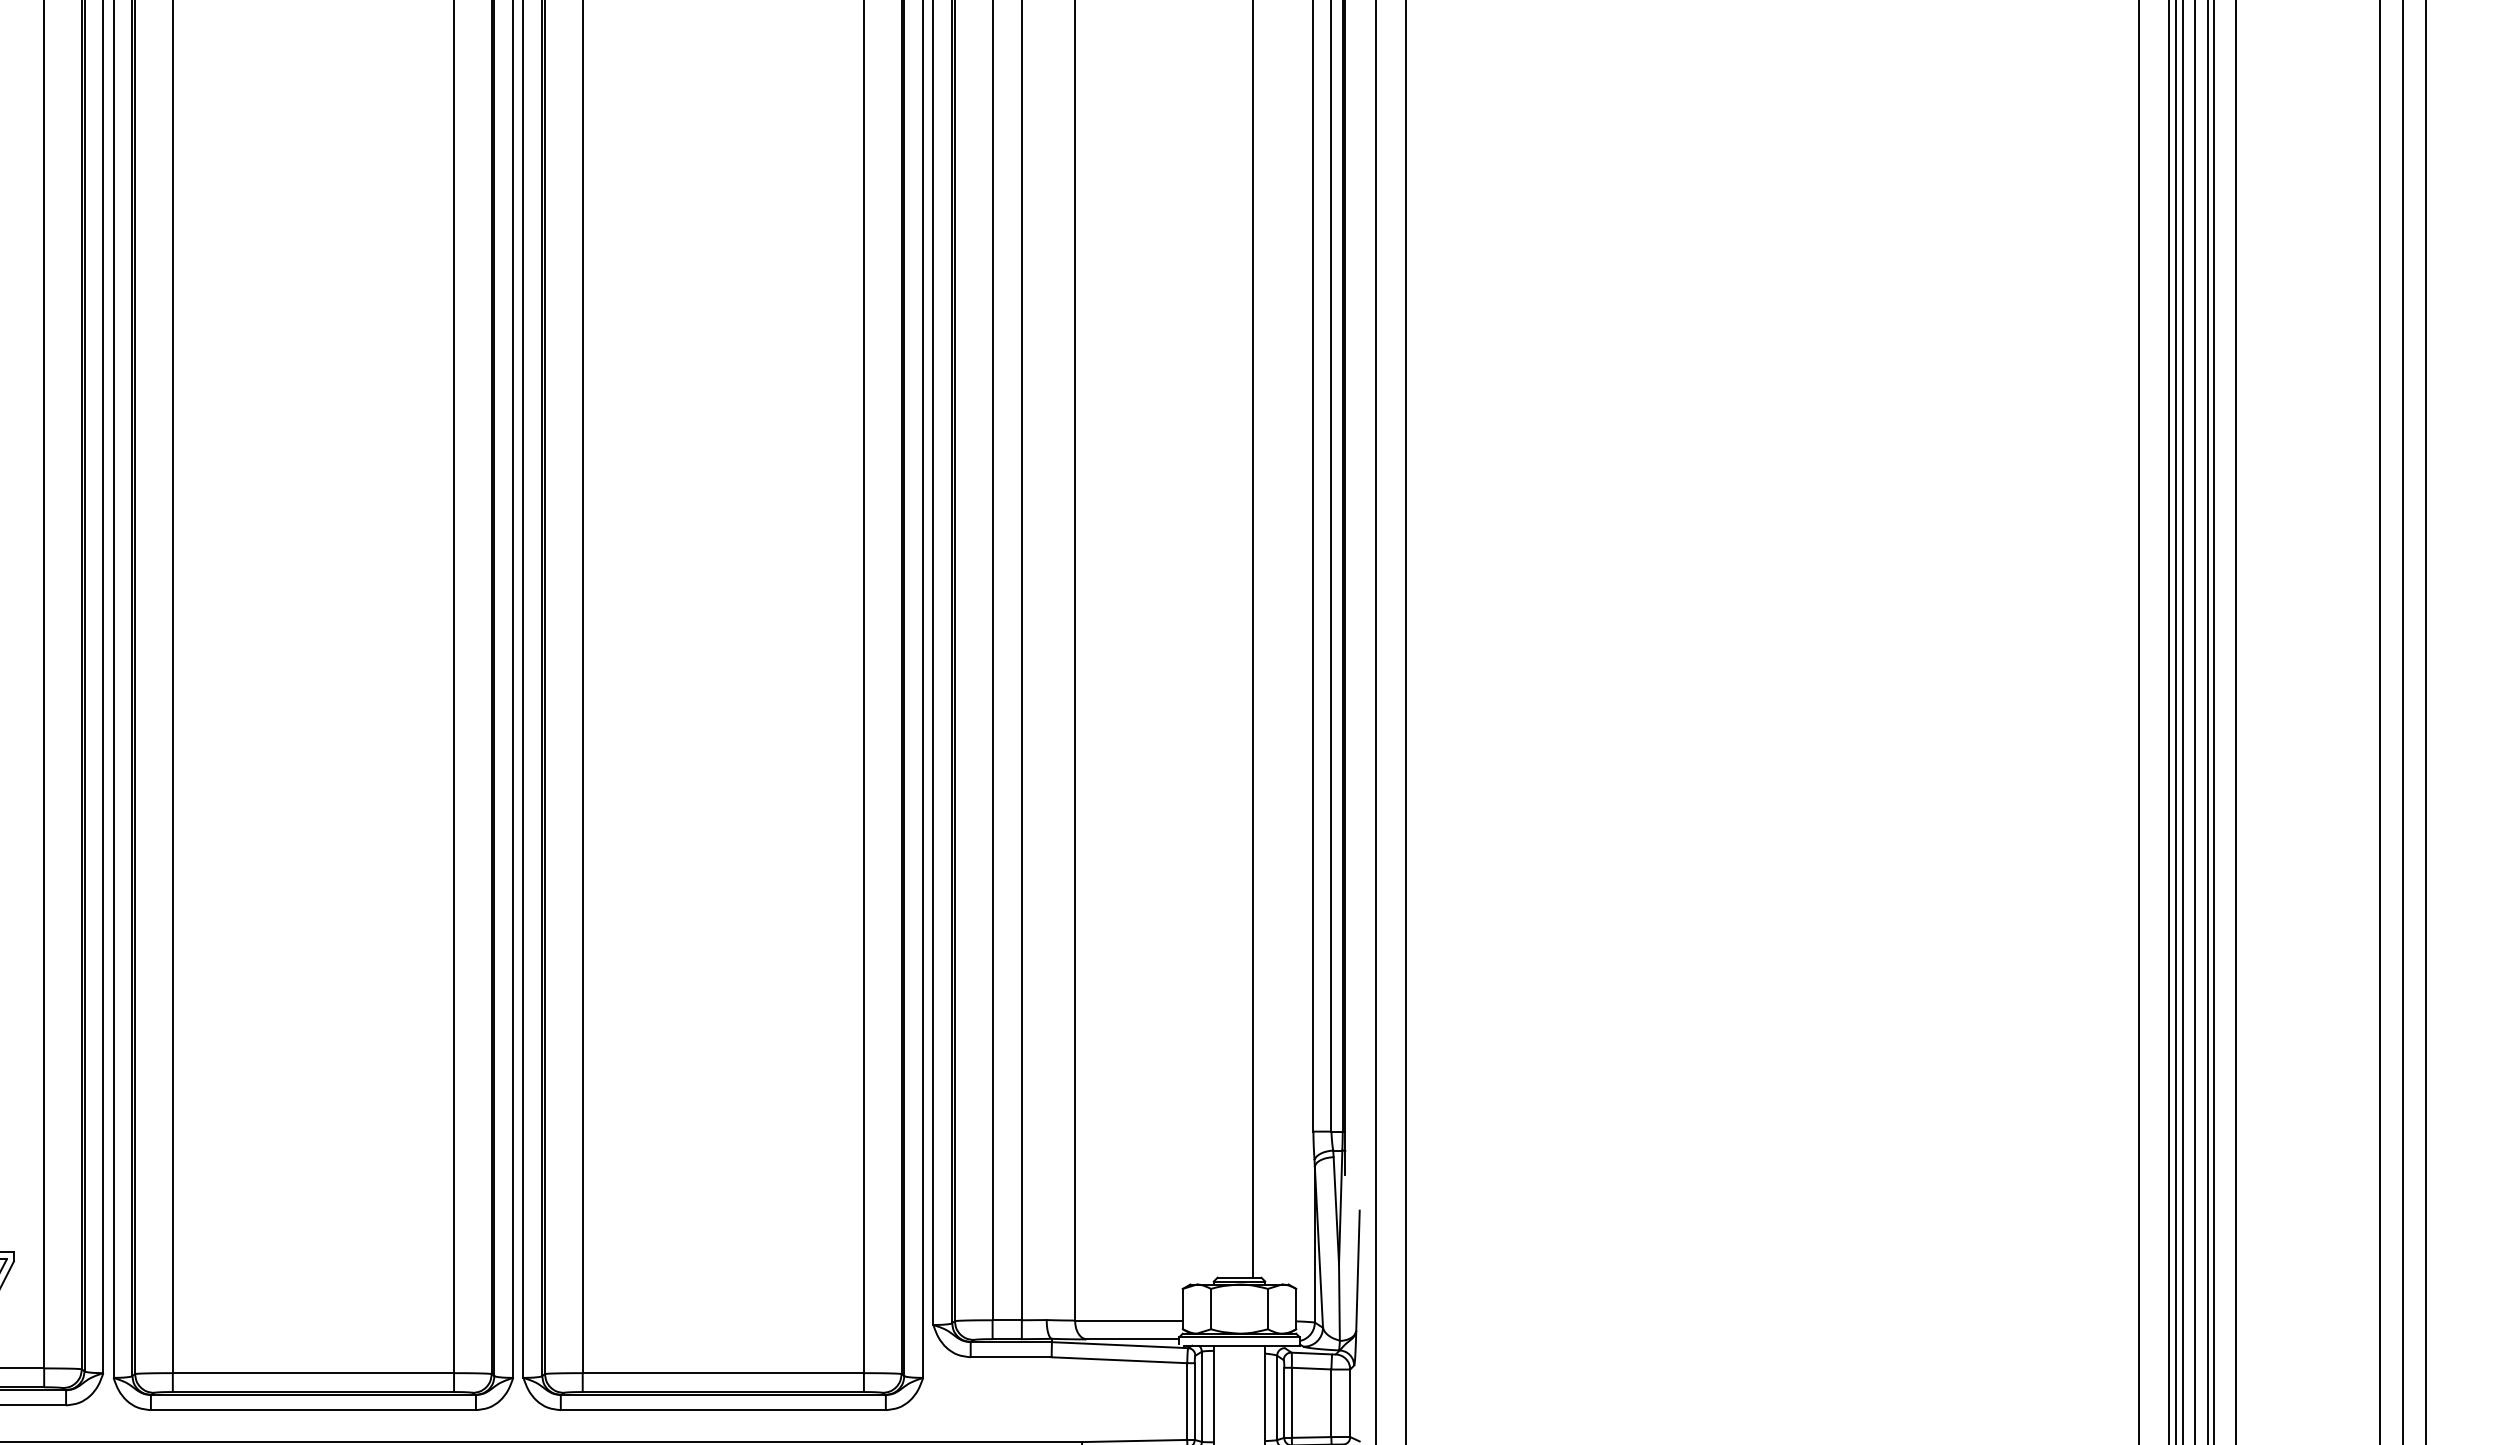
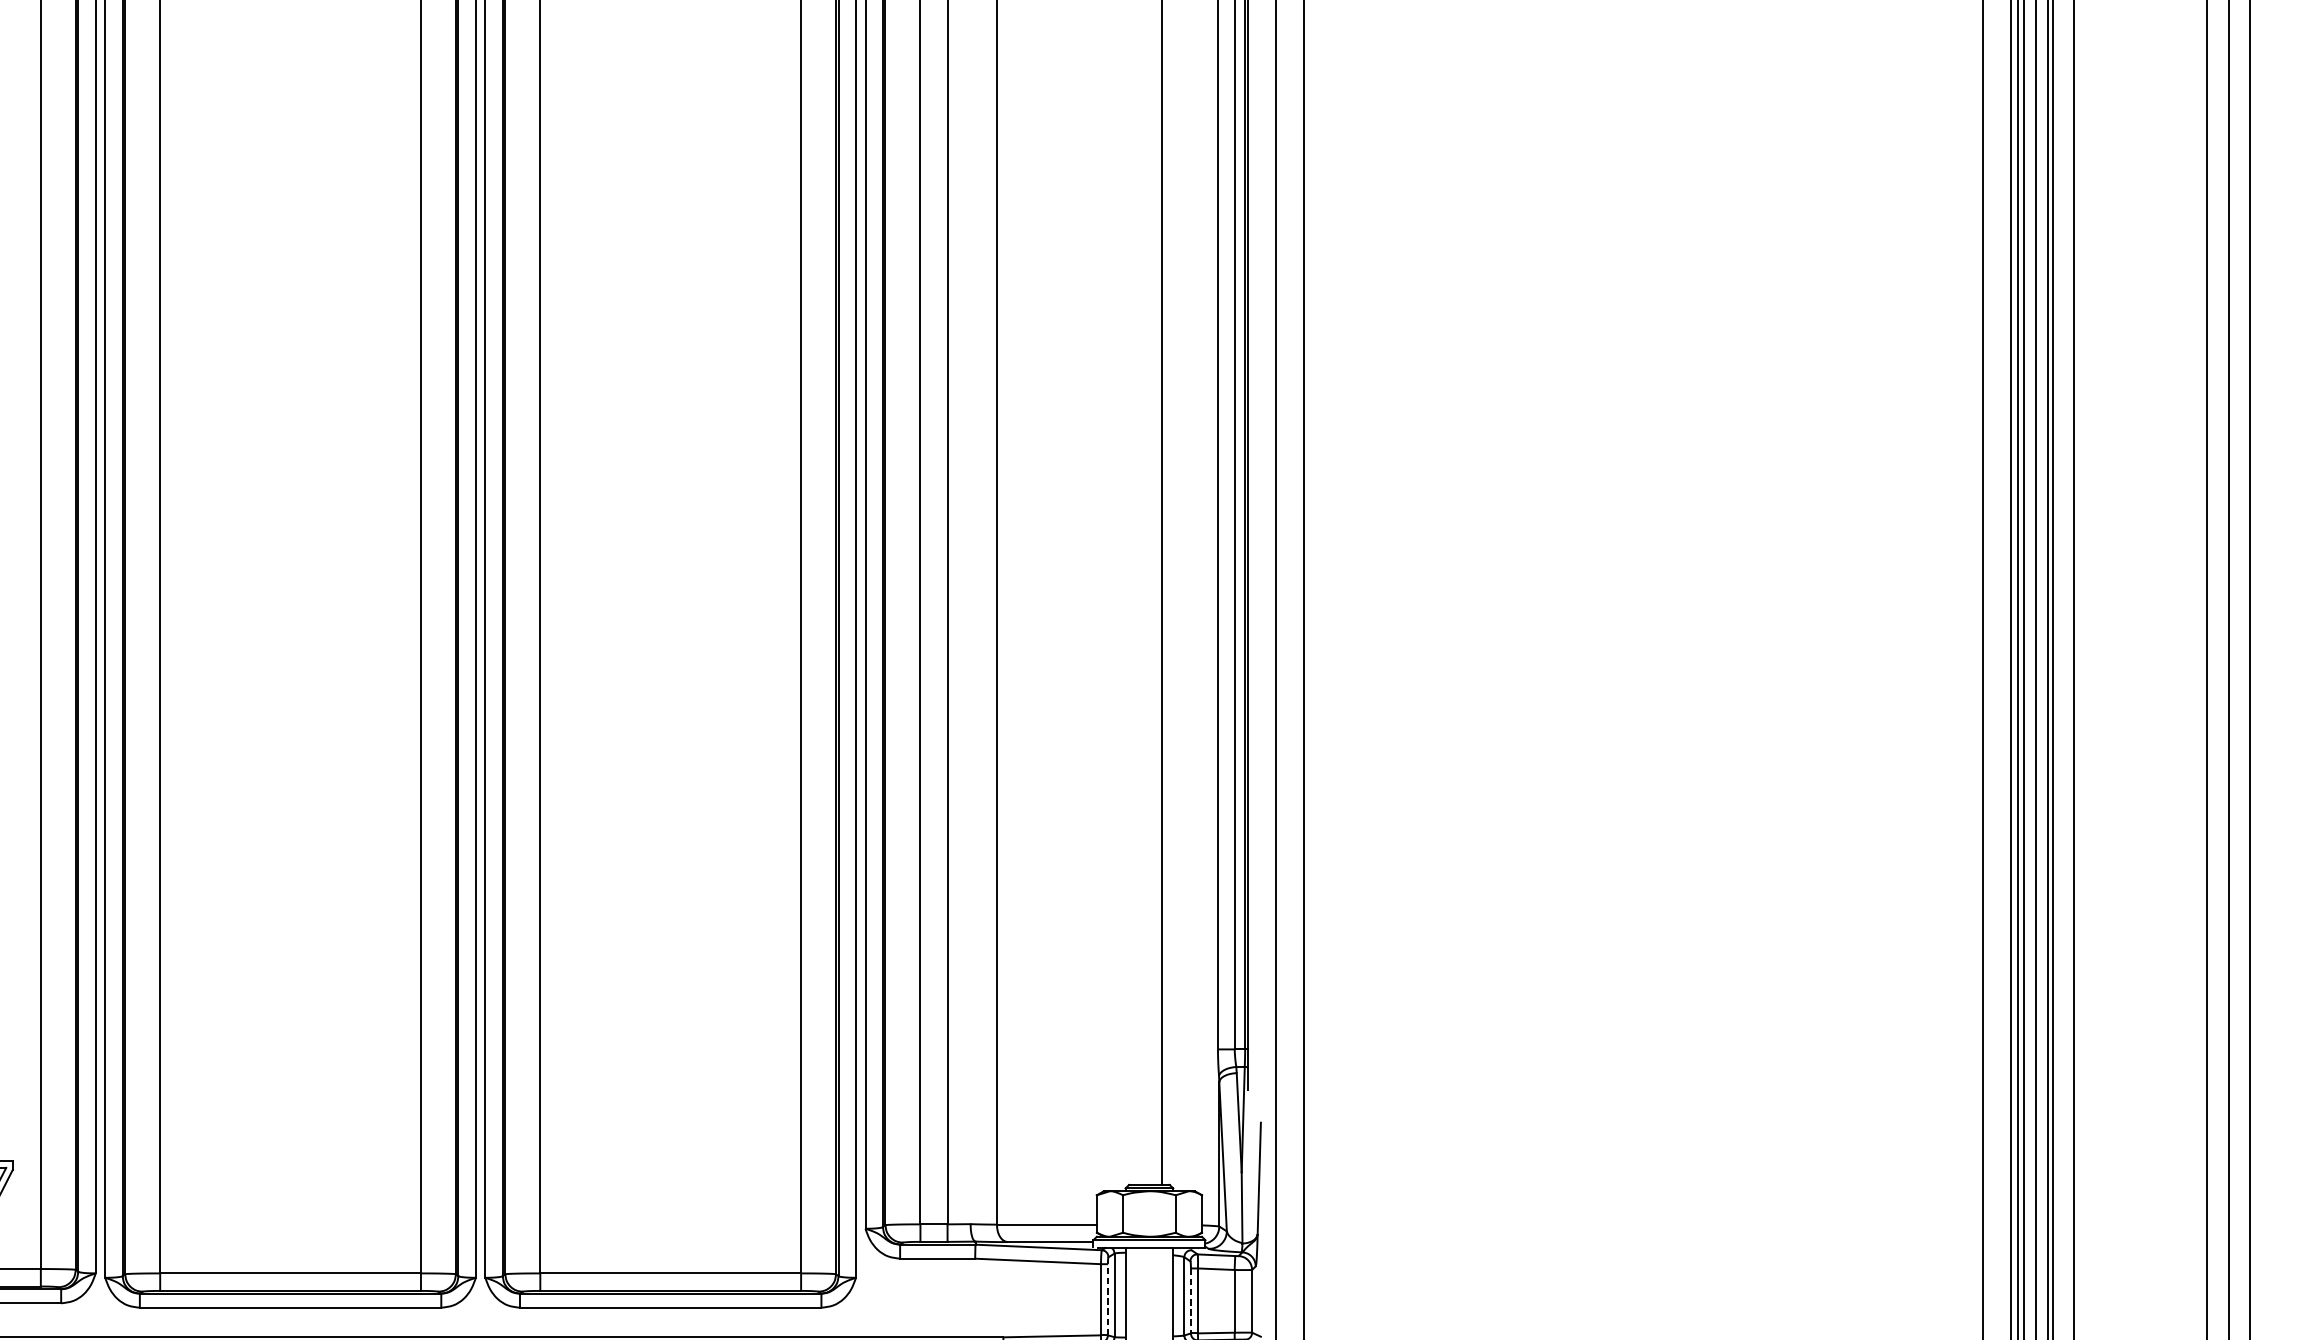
line: (1194, 1401) -> (1107, 1299), solid -> dashed
line: (1284, 1403) -> (1191, 1301), solid -> dashed

